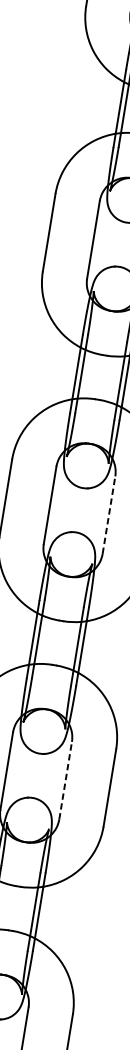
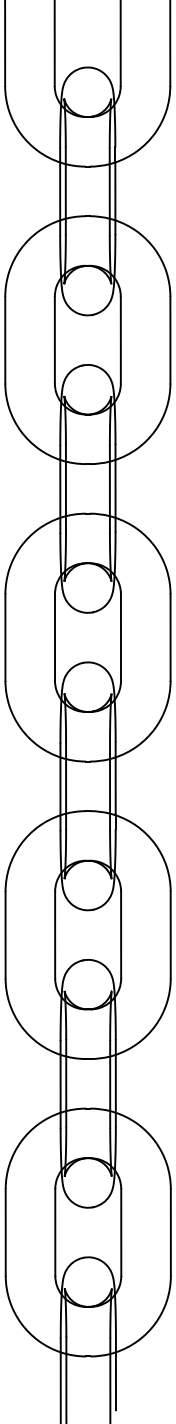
line: (108, 514) -> (120, 637), dashed -> solid
line: (66, 780) -> (121, 934), dashed -> solid

